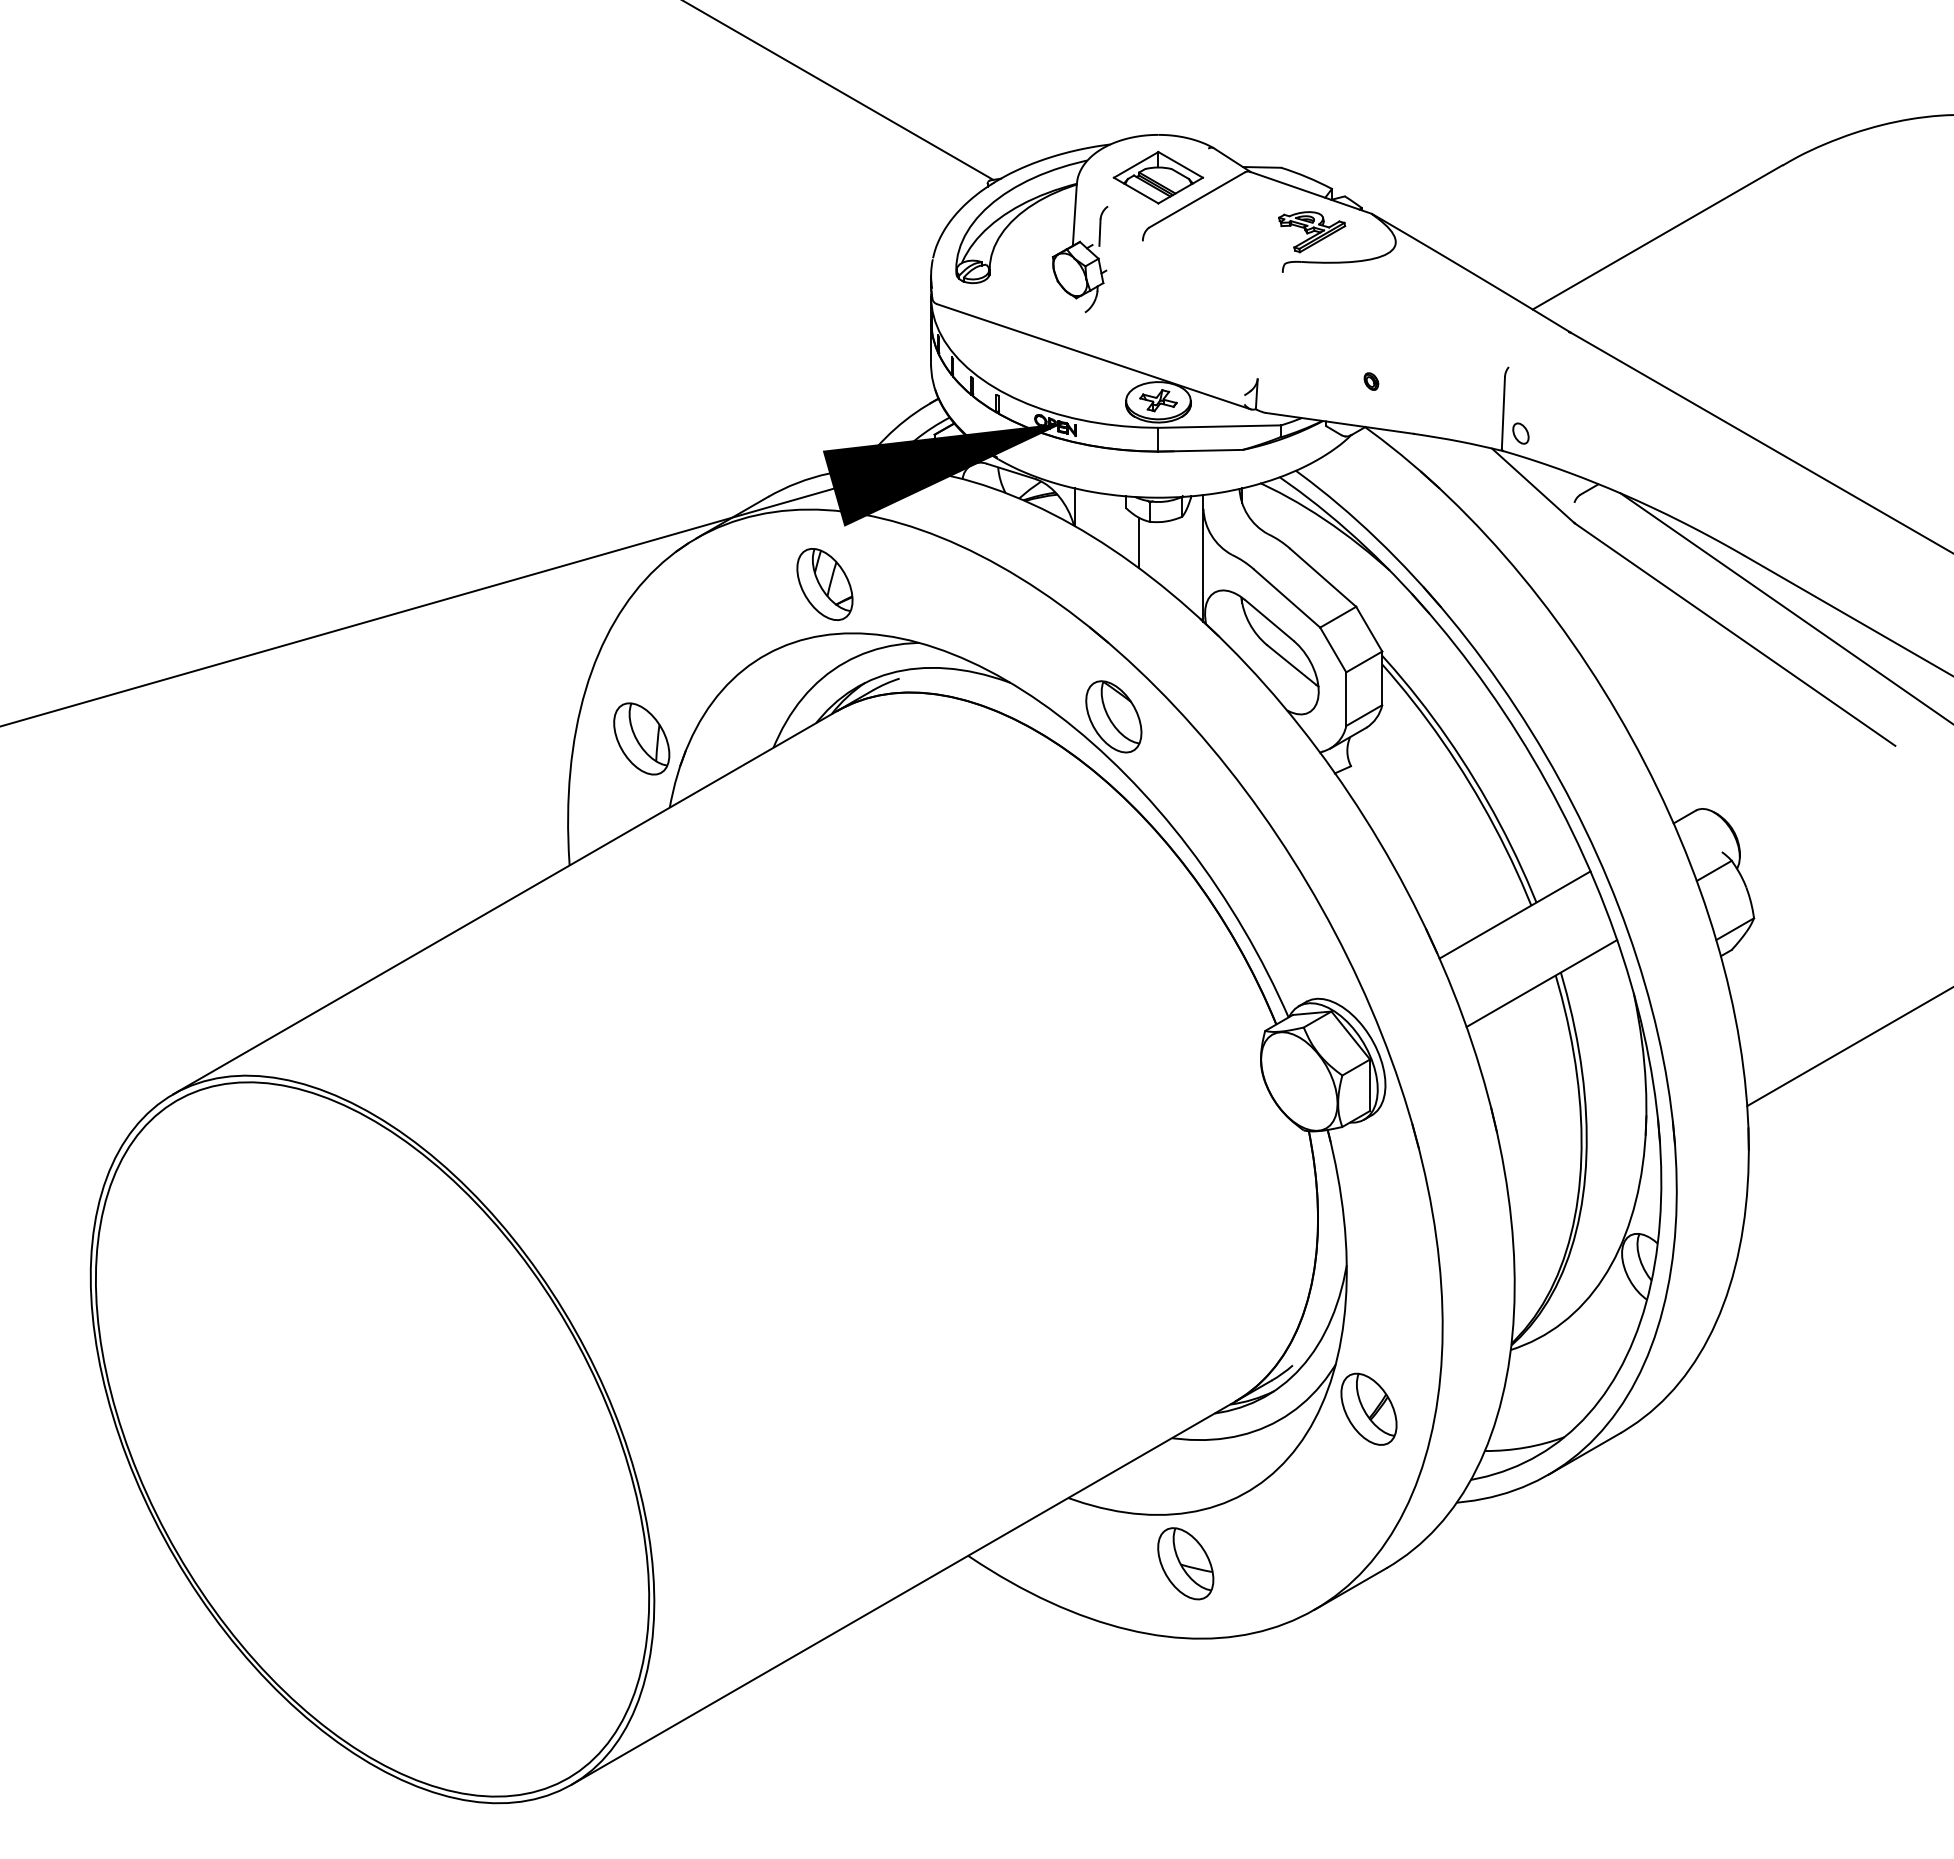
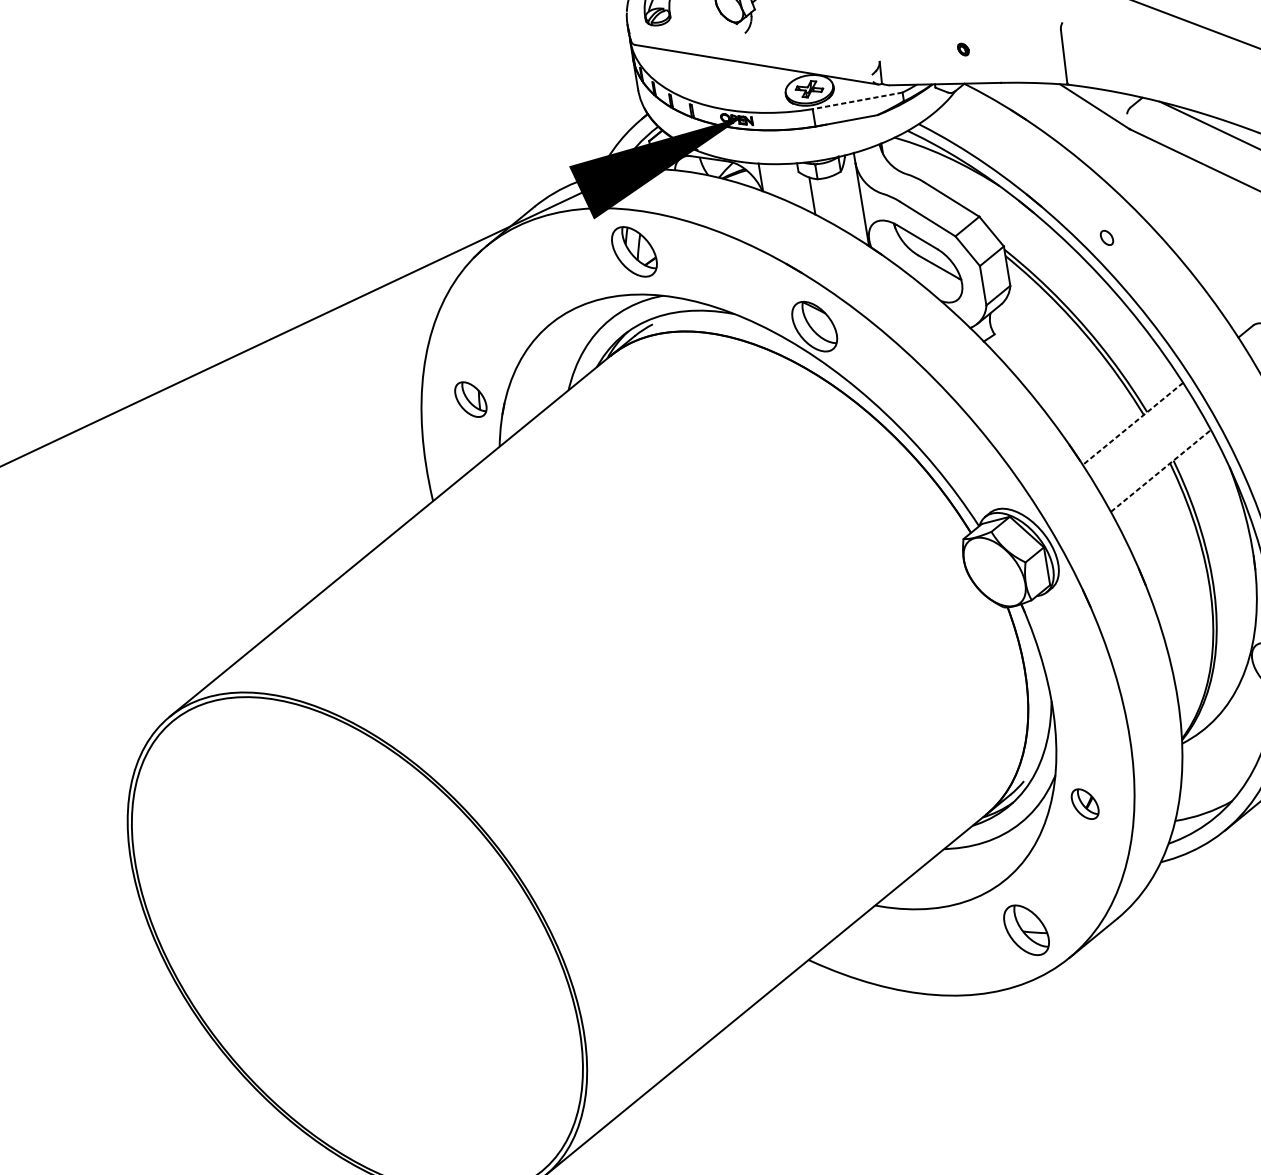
line: (1219, 426) -> (857, 100), solid -> dashed
part: (1520, 433) -> (1106, 237), moved
part: (824, 584) -> (634, 251), moved
part: (641, 738) -> (470, 399), size x0.7
line: (1514, 915) -> (1132, 424), solid -> dashed
line: (1541, 983) -> (1160, 470), solid -> dashed
part: (1368, 1408) -> (1084, 803), size x0.6
part: (1185, 1563) -> (1026, 930), moved

